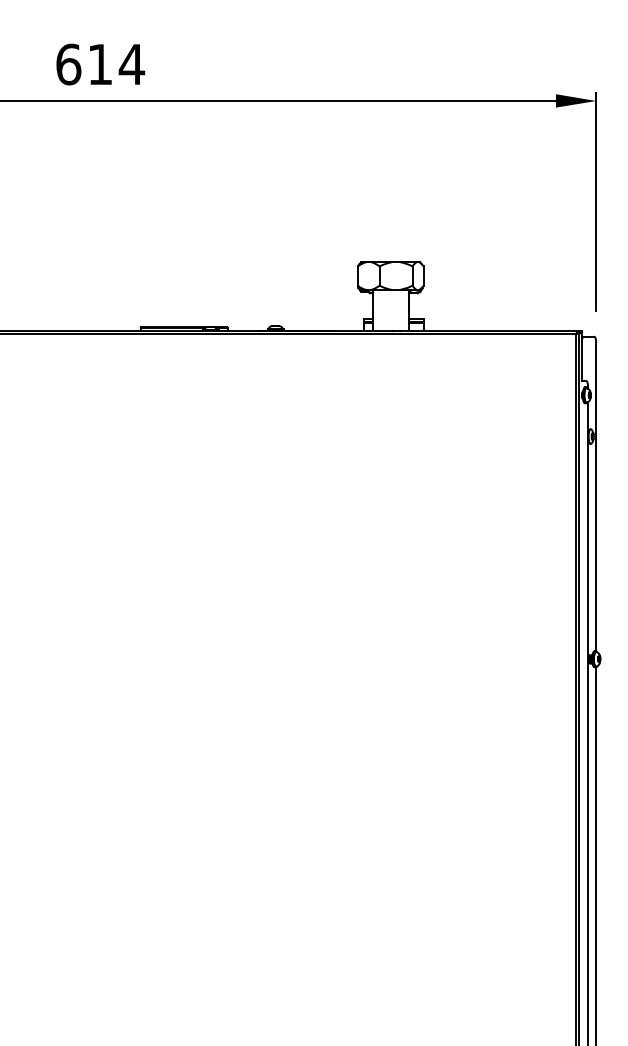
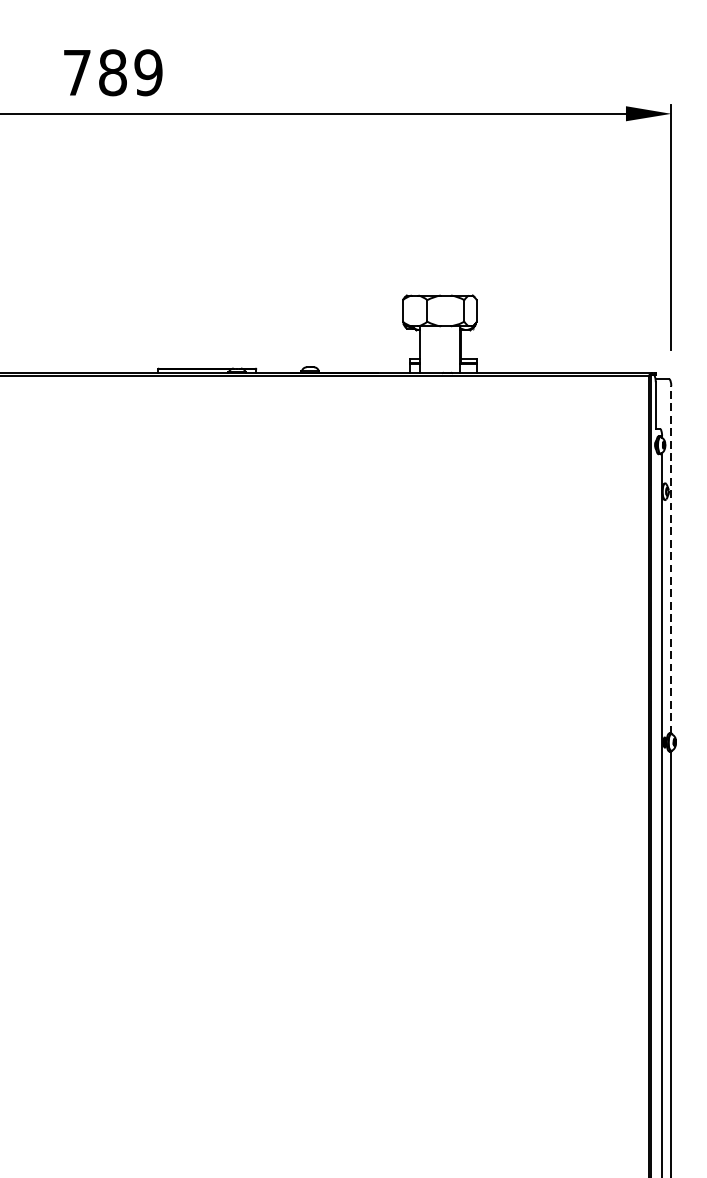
text: (100, 64) -> (113, 72), 614 -> 789
line: (596, 496) -> (671, 559), solid -> dashed

